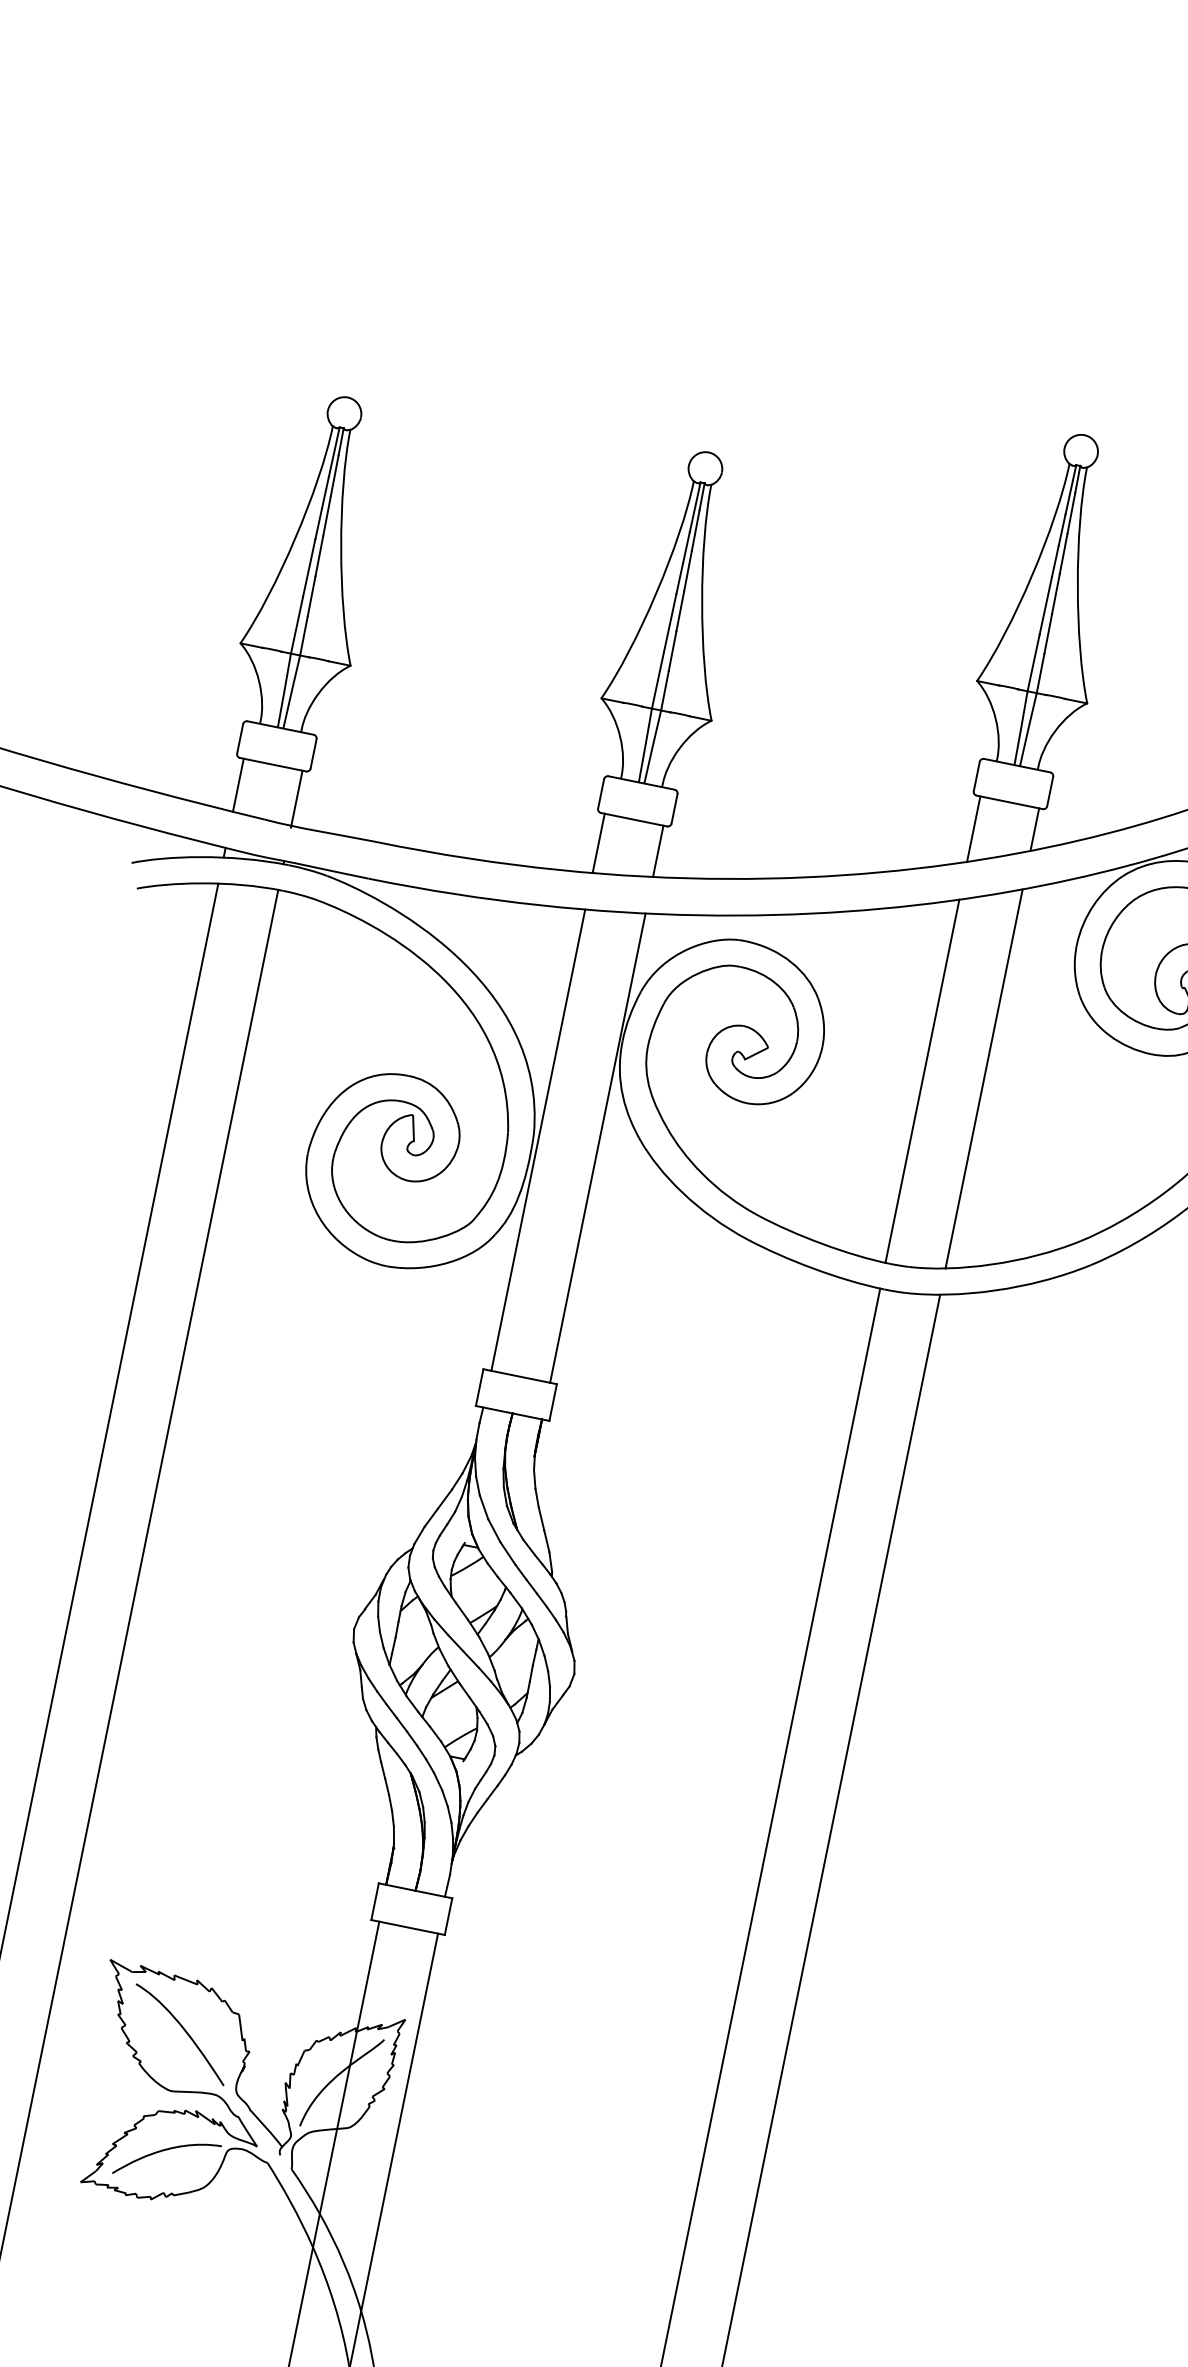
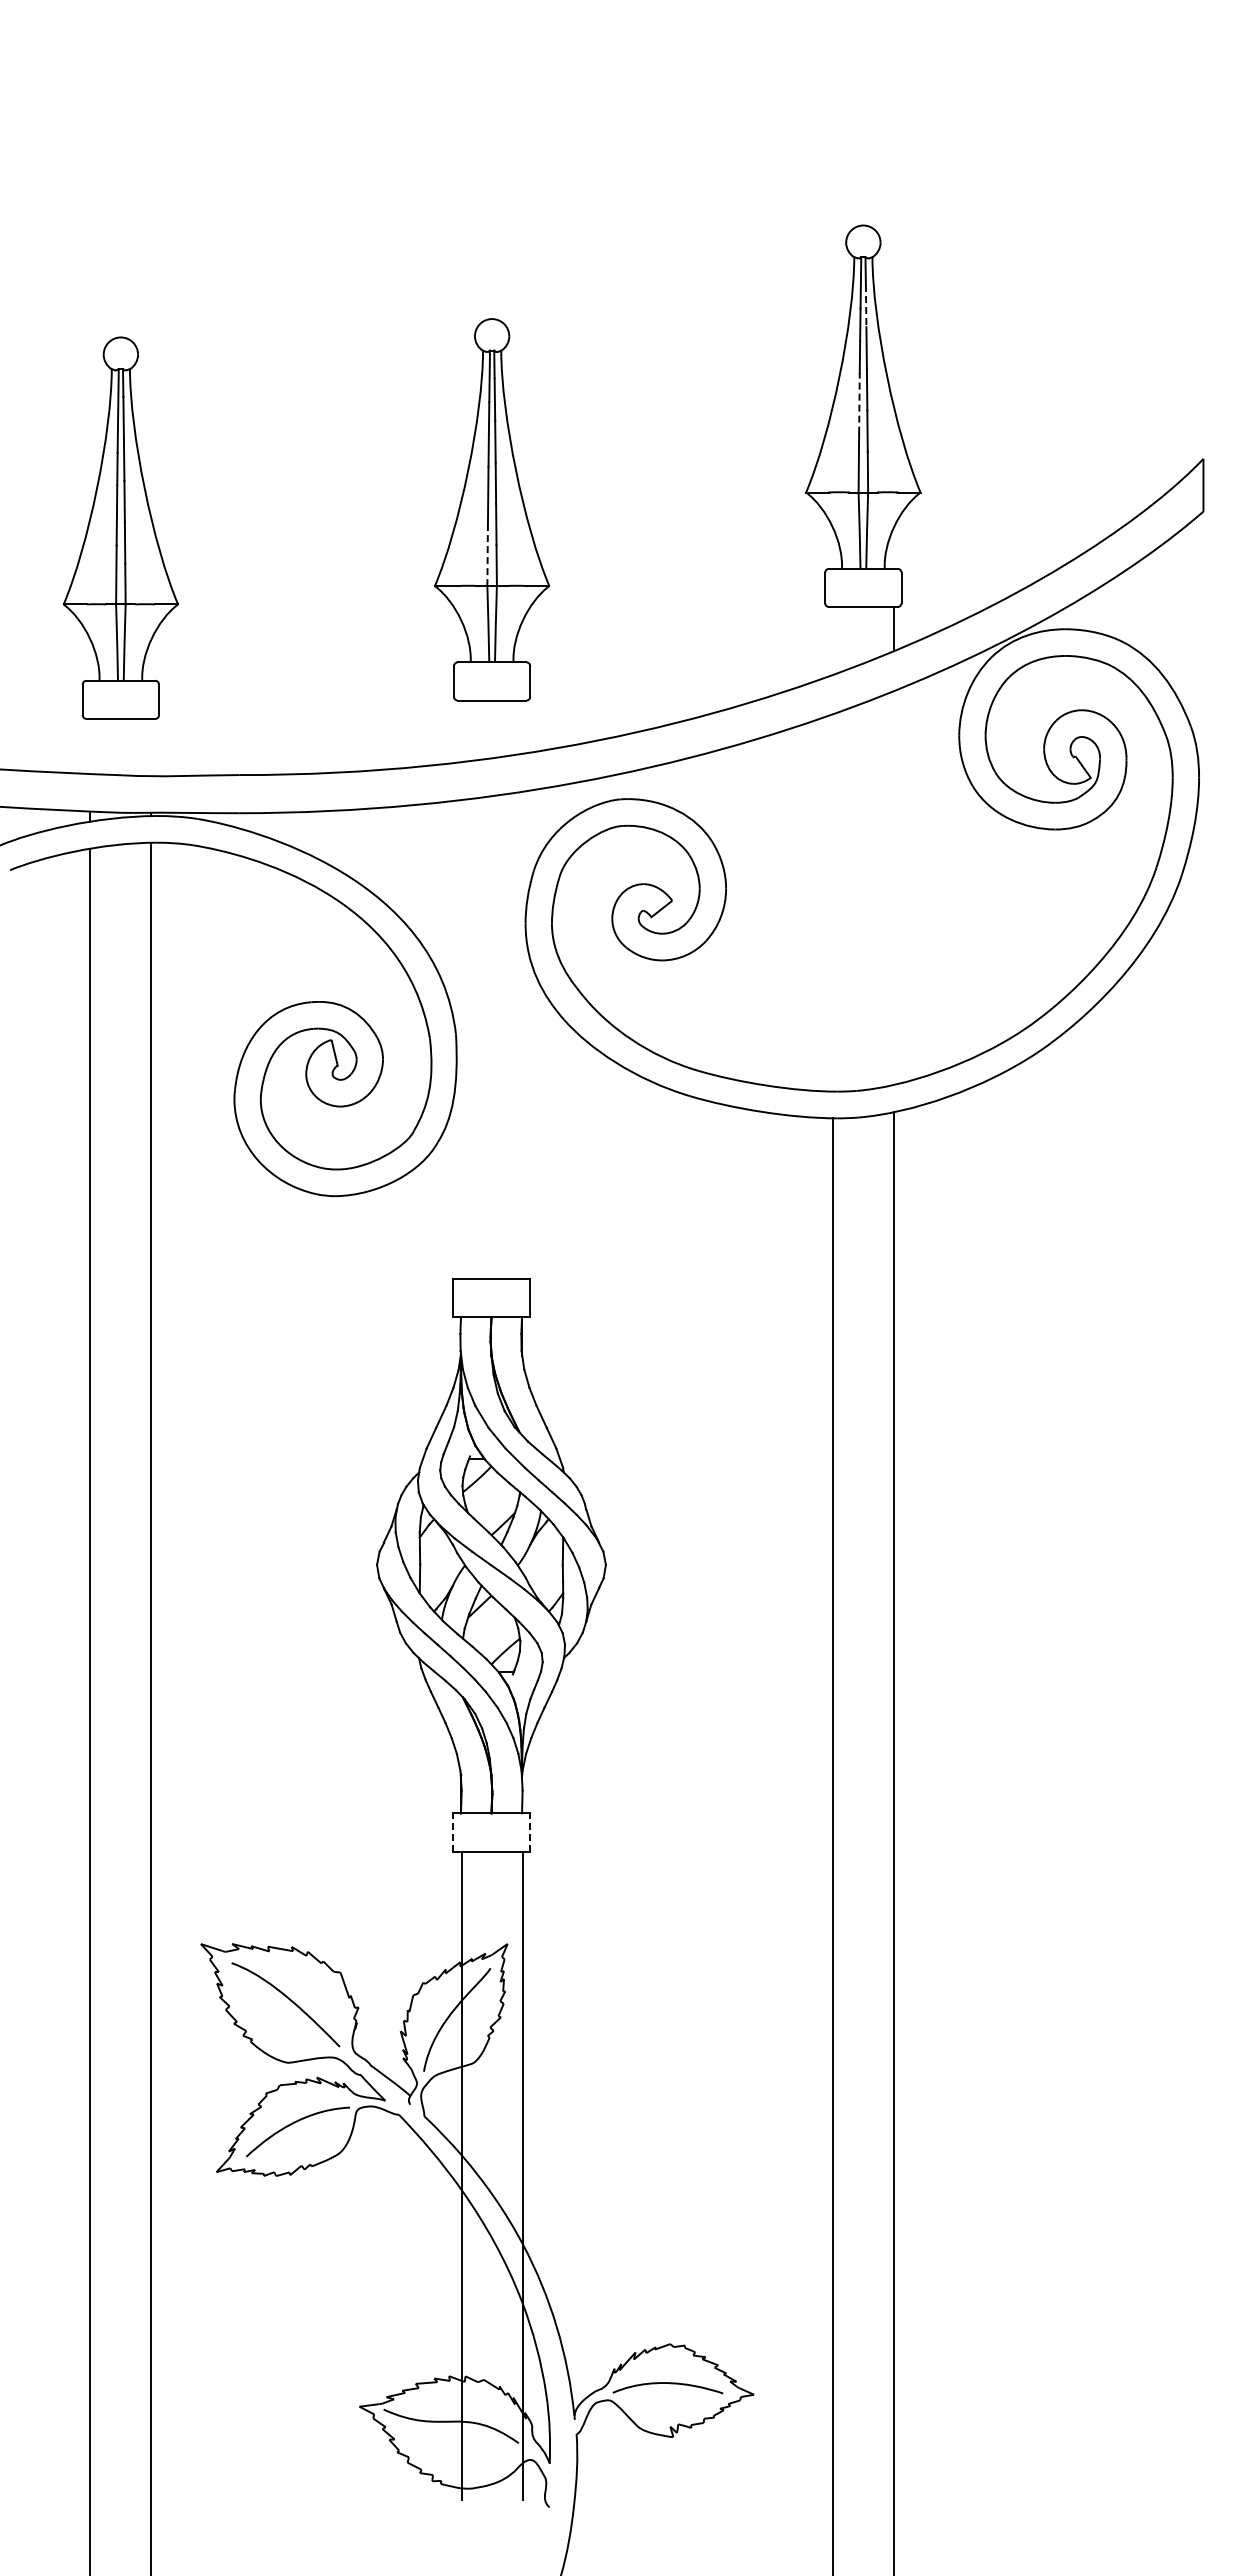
line: (1071, 513) -> (866, 306), solid -> dashed
line: (1045, 605) -> (859, 403), solid -> dashed
line: (657, 680) -> (487, 556), solid -> dashed
line: (238, 785) -> (90, 746), removed
line: (296, 799) -> (151, 748), removed
line: (973, 829) -> (832, 641), removed
line: (598, 842) -> (461, 730), removed
line: (658, 850) -> (522, 726), removed
line: (983, 1079) -> (893, 888), removed
line: (922, 1080) -> (832, 902), removed
line: (538, 1139) -> (461, 1039), removed
line: (597, 1148) -> (522, 1035), removed
line: (375, 1900) -> (453, 1831), solid -> dashed
line: (448, 1915) -> (529, 1831), solid -> dashed

